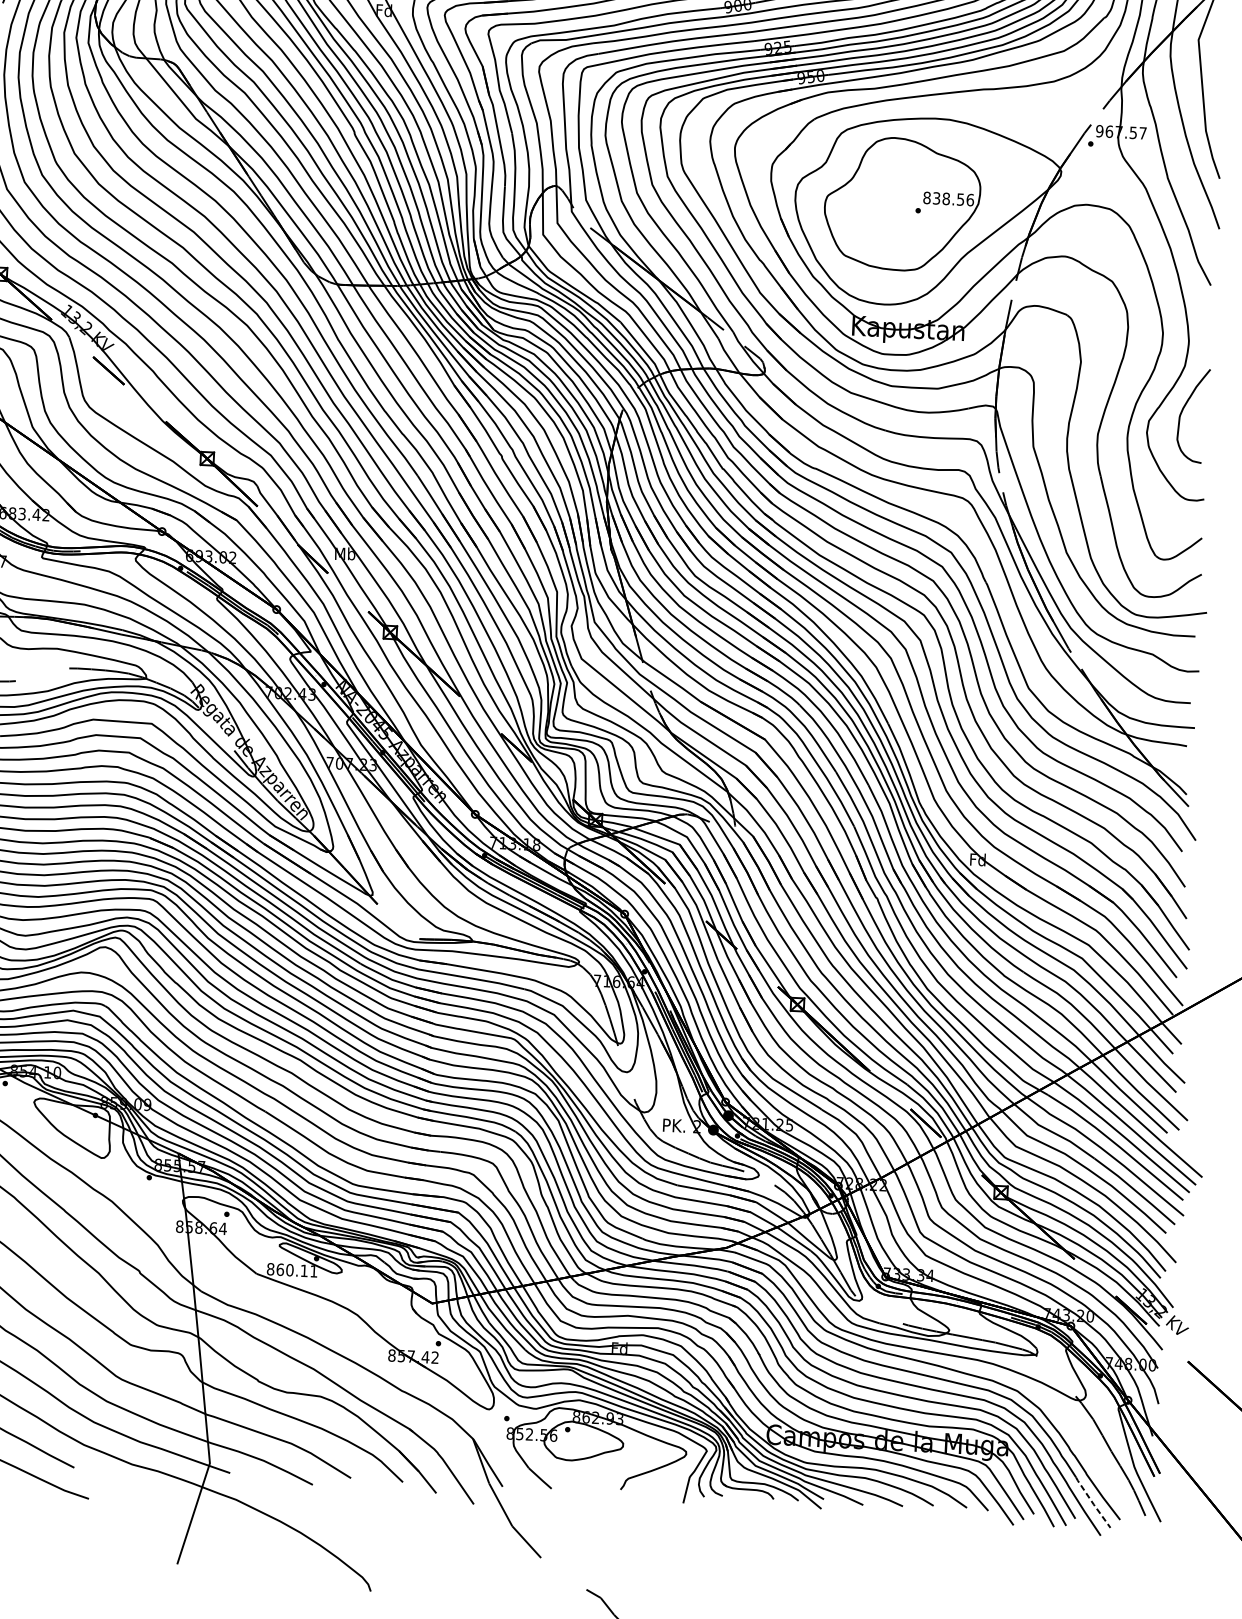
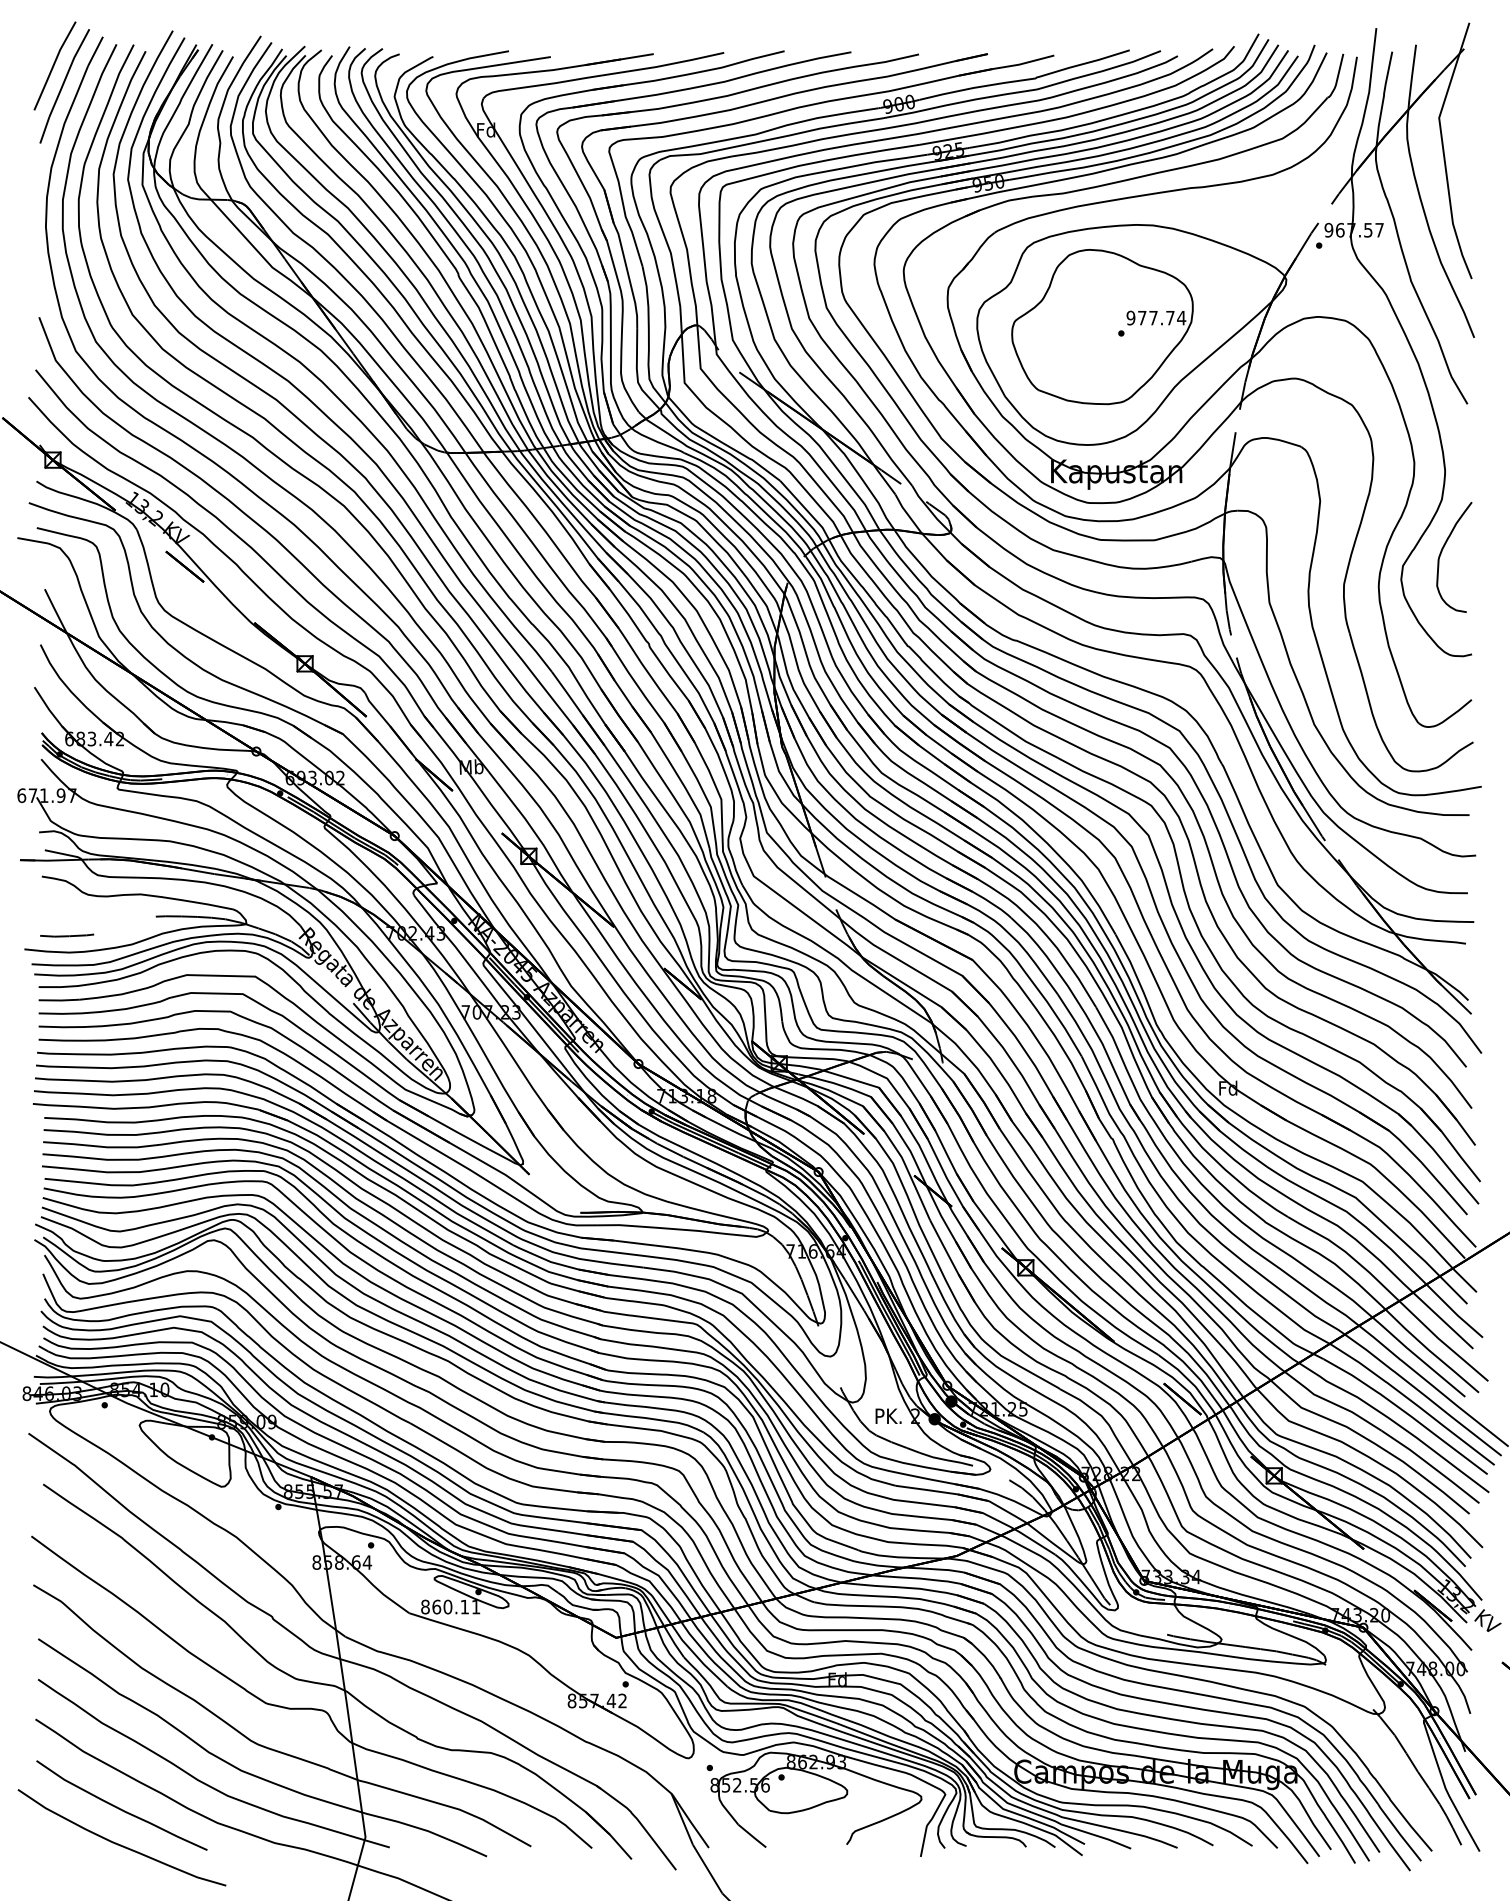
text: (948, 198) -> (1156, 317), 838.56 -> 977.74
line: (1093, 1503) -> (1399, 1833), dashed -> solid

